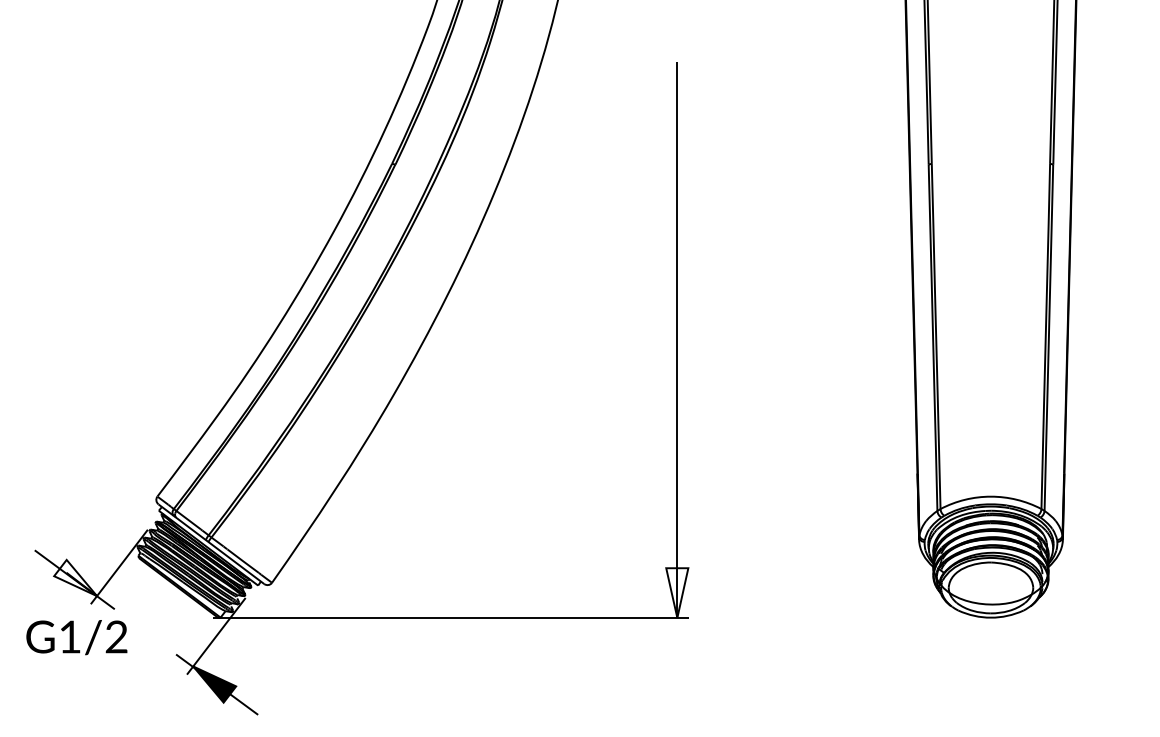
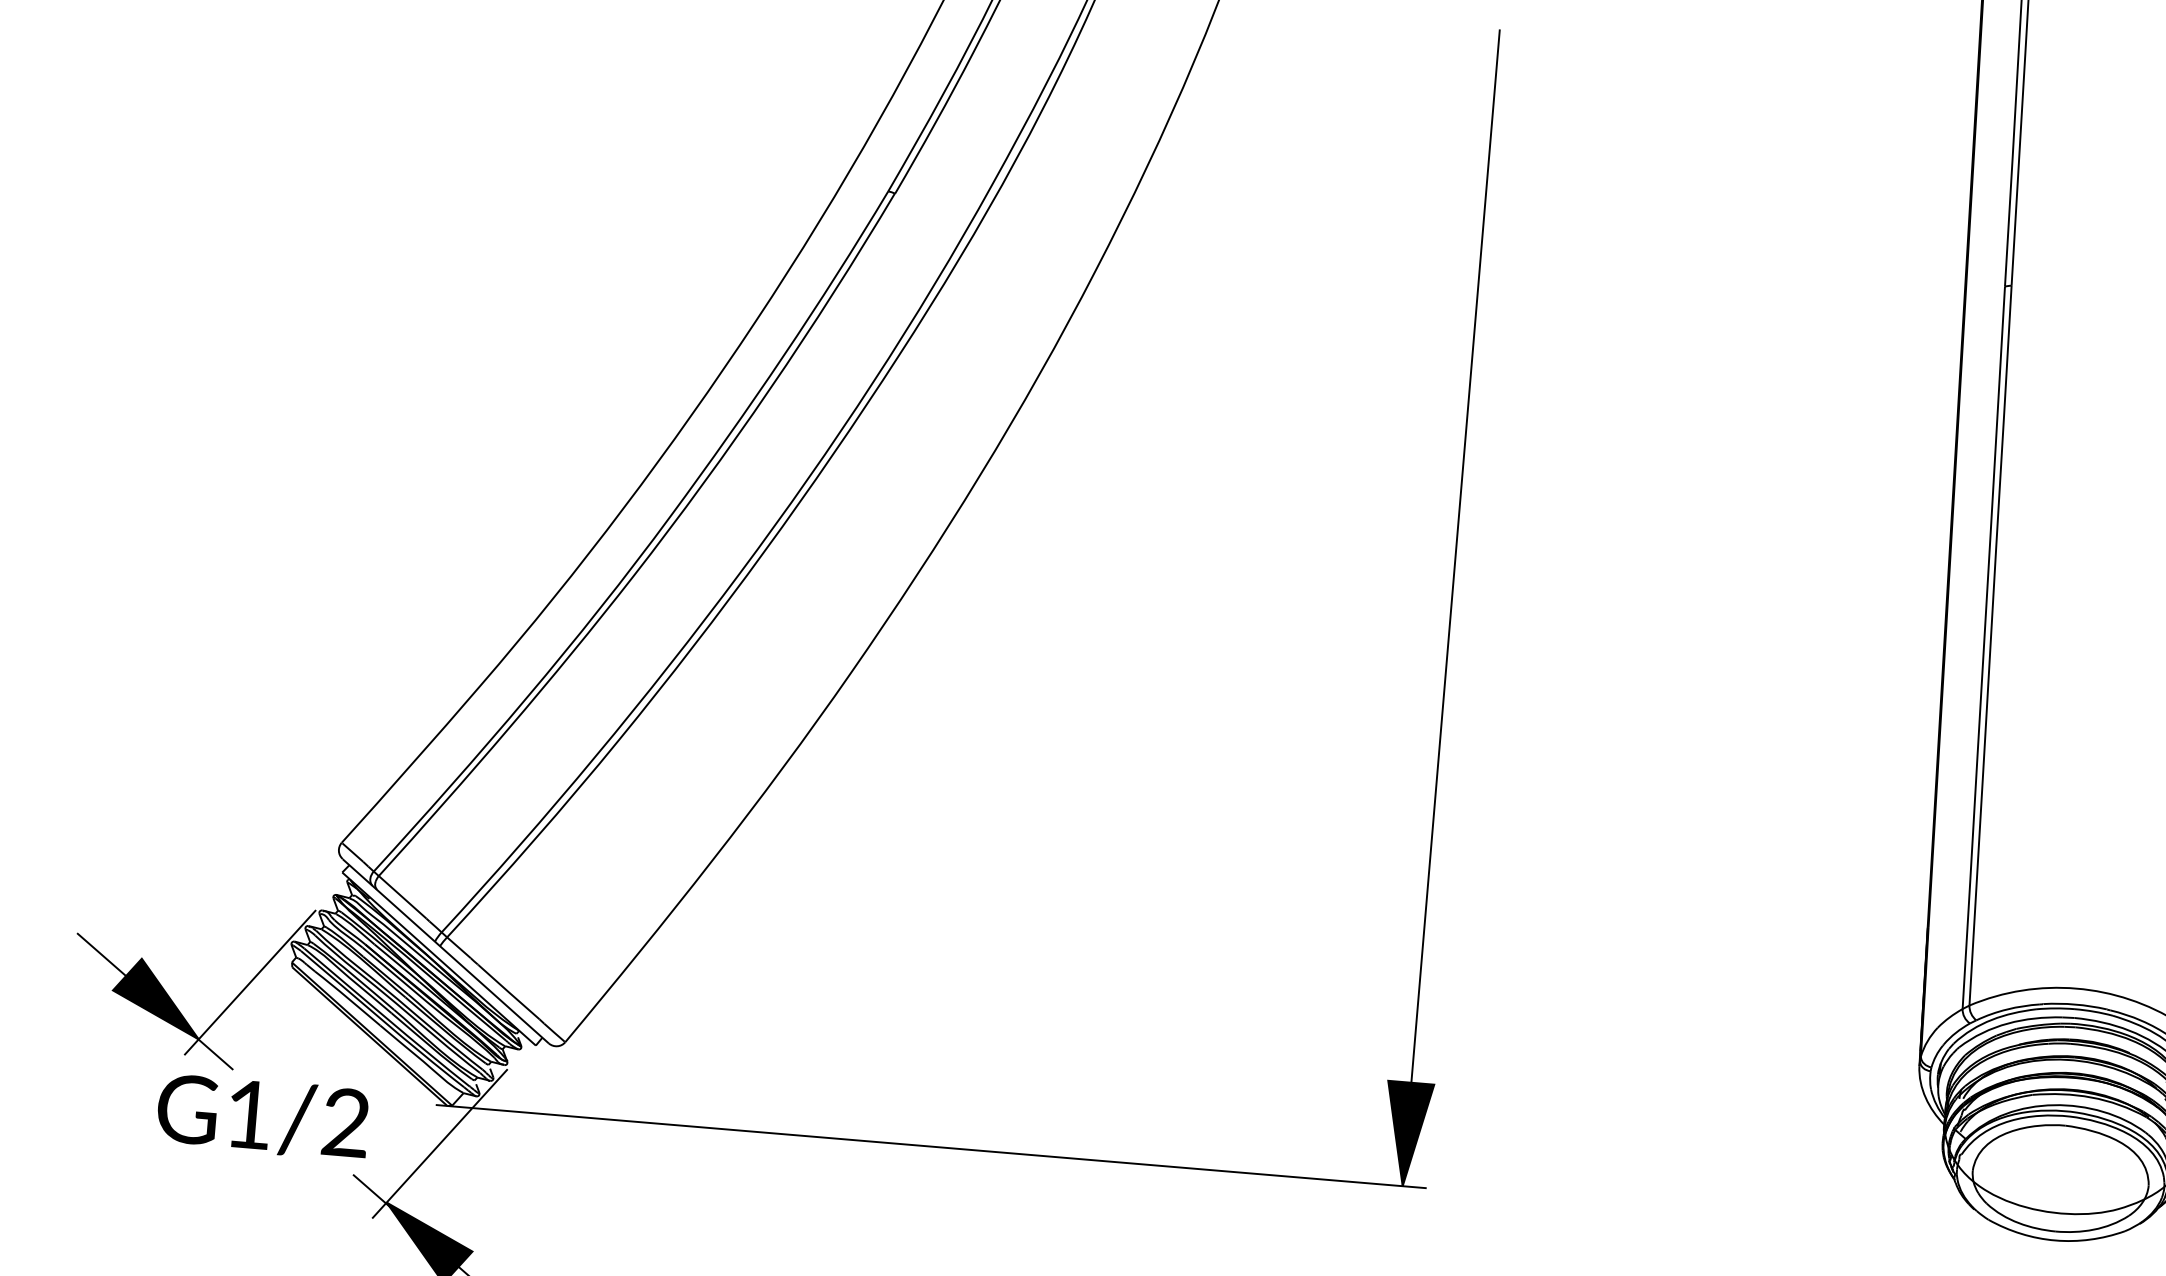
fill: (75, 577) -> (157, 996), added
fill: (677, 592) -> (1407, 1133), added
text: (76, 637) -> (262, 1116), moved

